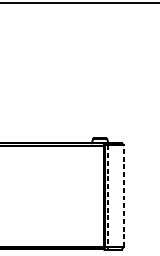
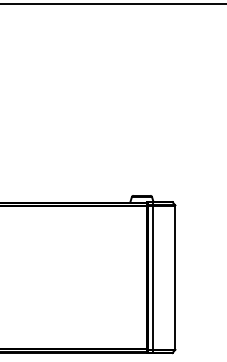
line: (107, 196) -> (152, 277), dashed -> solid
line: (123, 196) -> (175, 277), dashed -> solid

